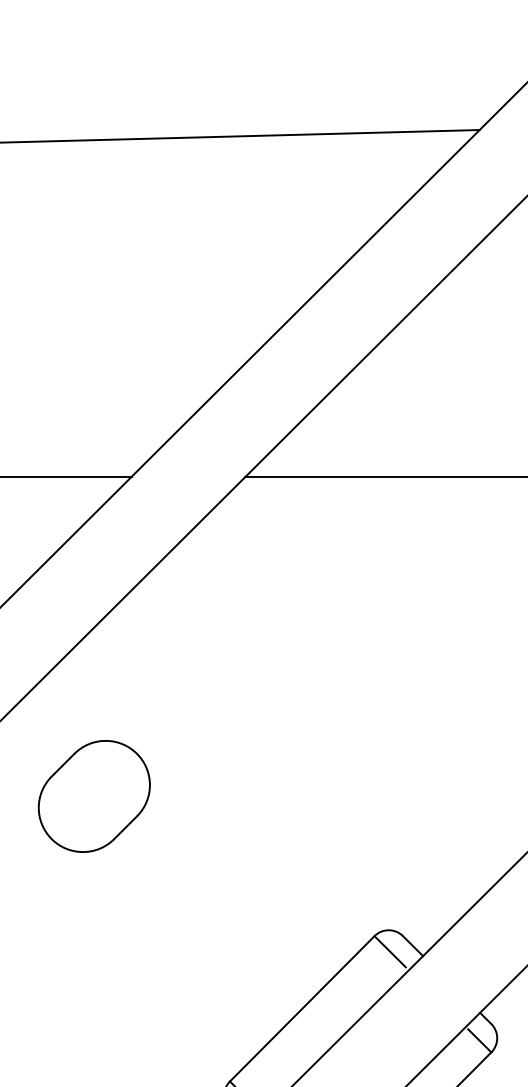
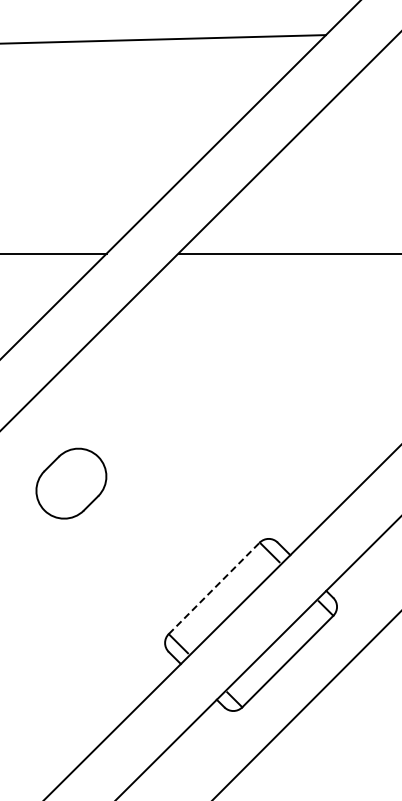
part: (94, 796) -> (71, 483), moved
line: (302, 1009) -> (214, 588), solid -> dashed

